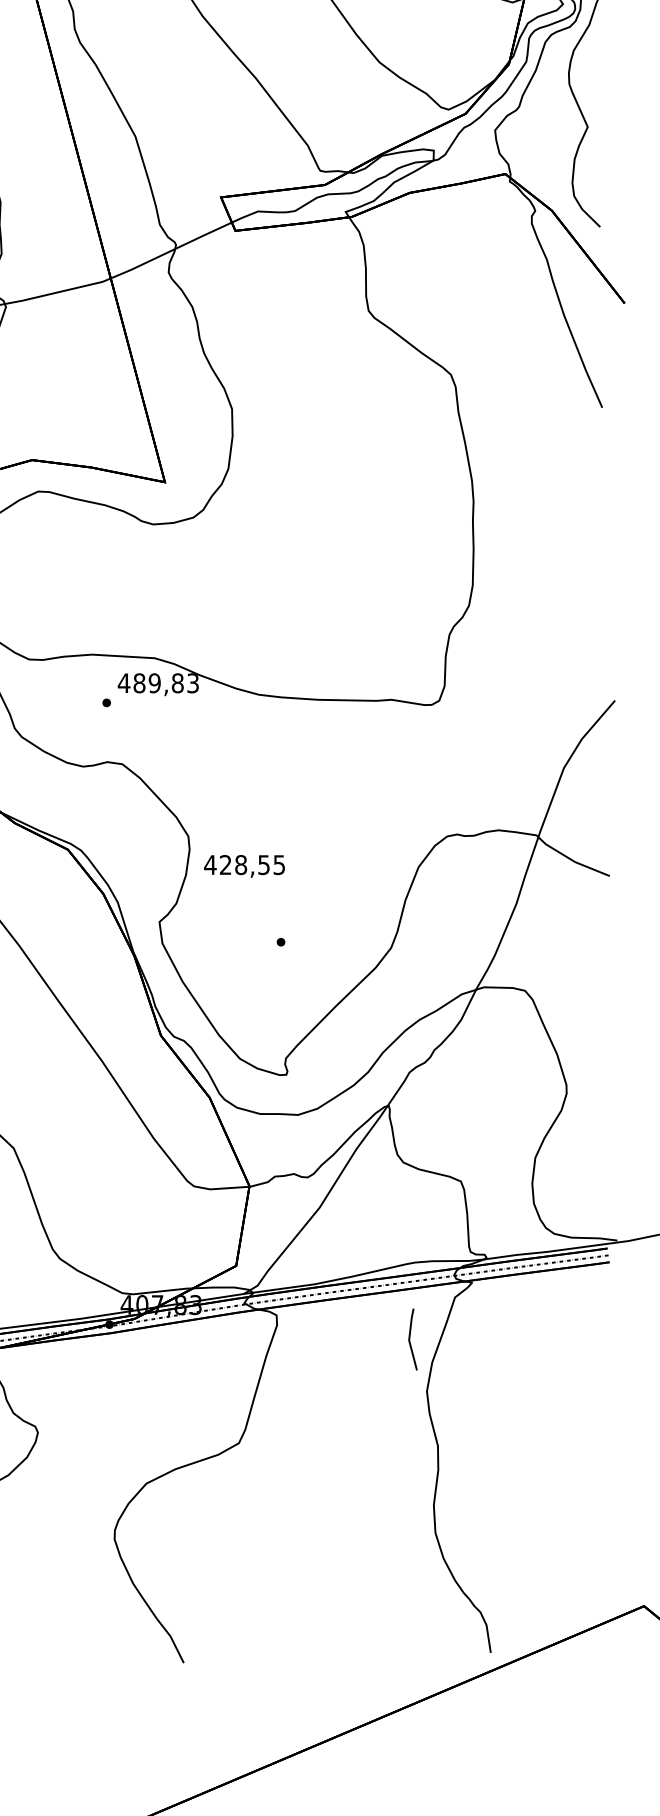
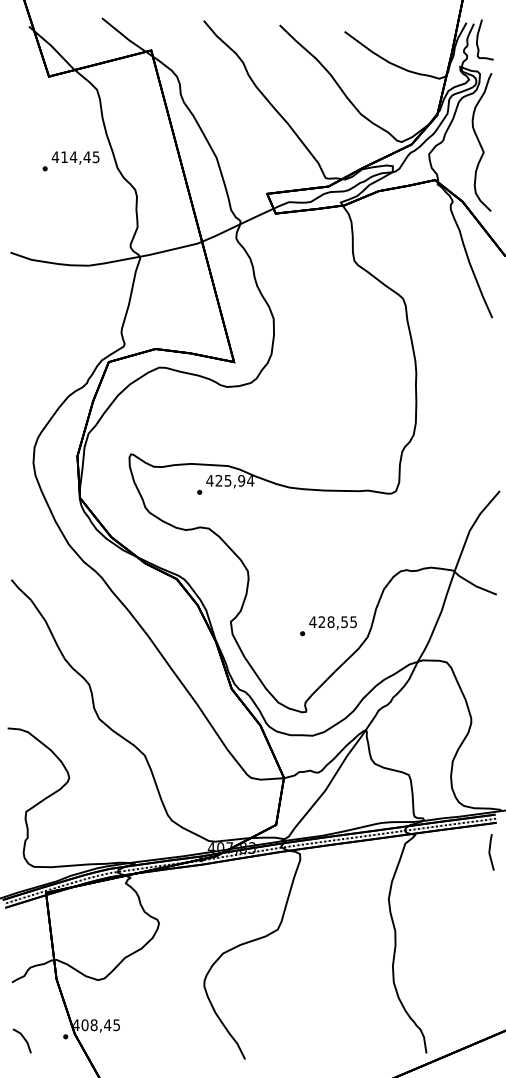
text: (165, 682) -> (234, 480), 489,83 -> 425,94
text: (243, 865) -> (332, 622), moved
line: (411, 1339) -> (490, 852), moved

